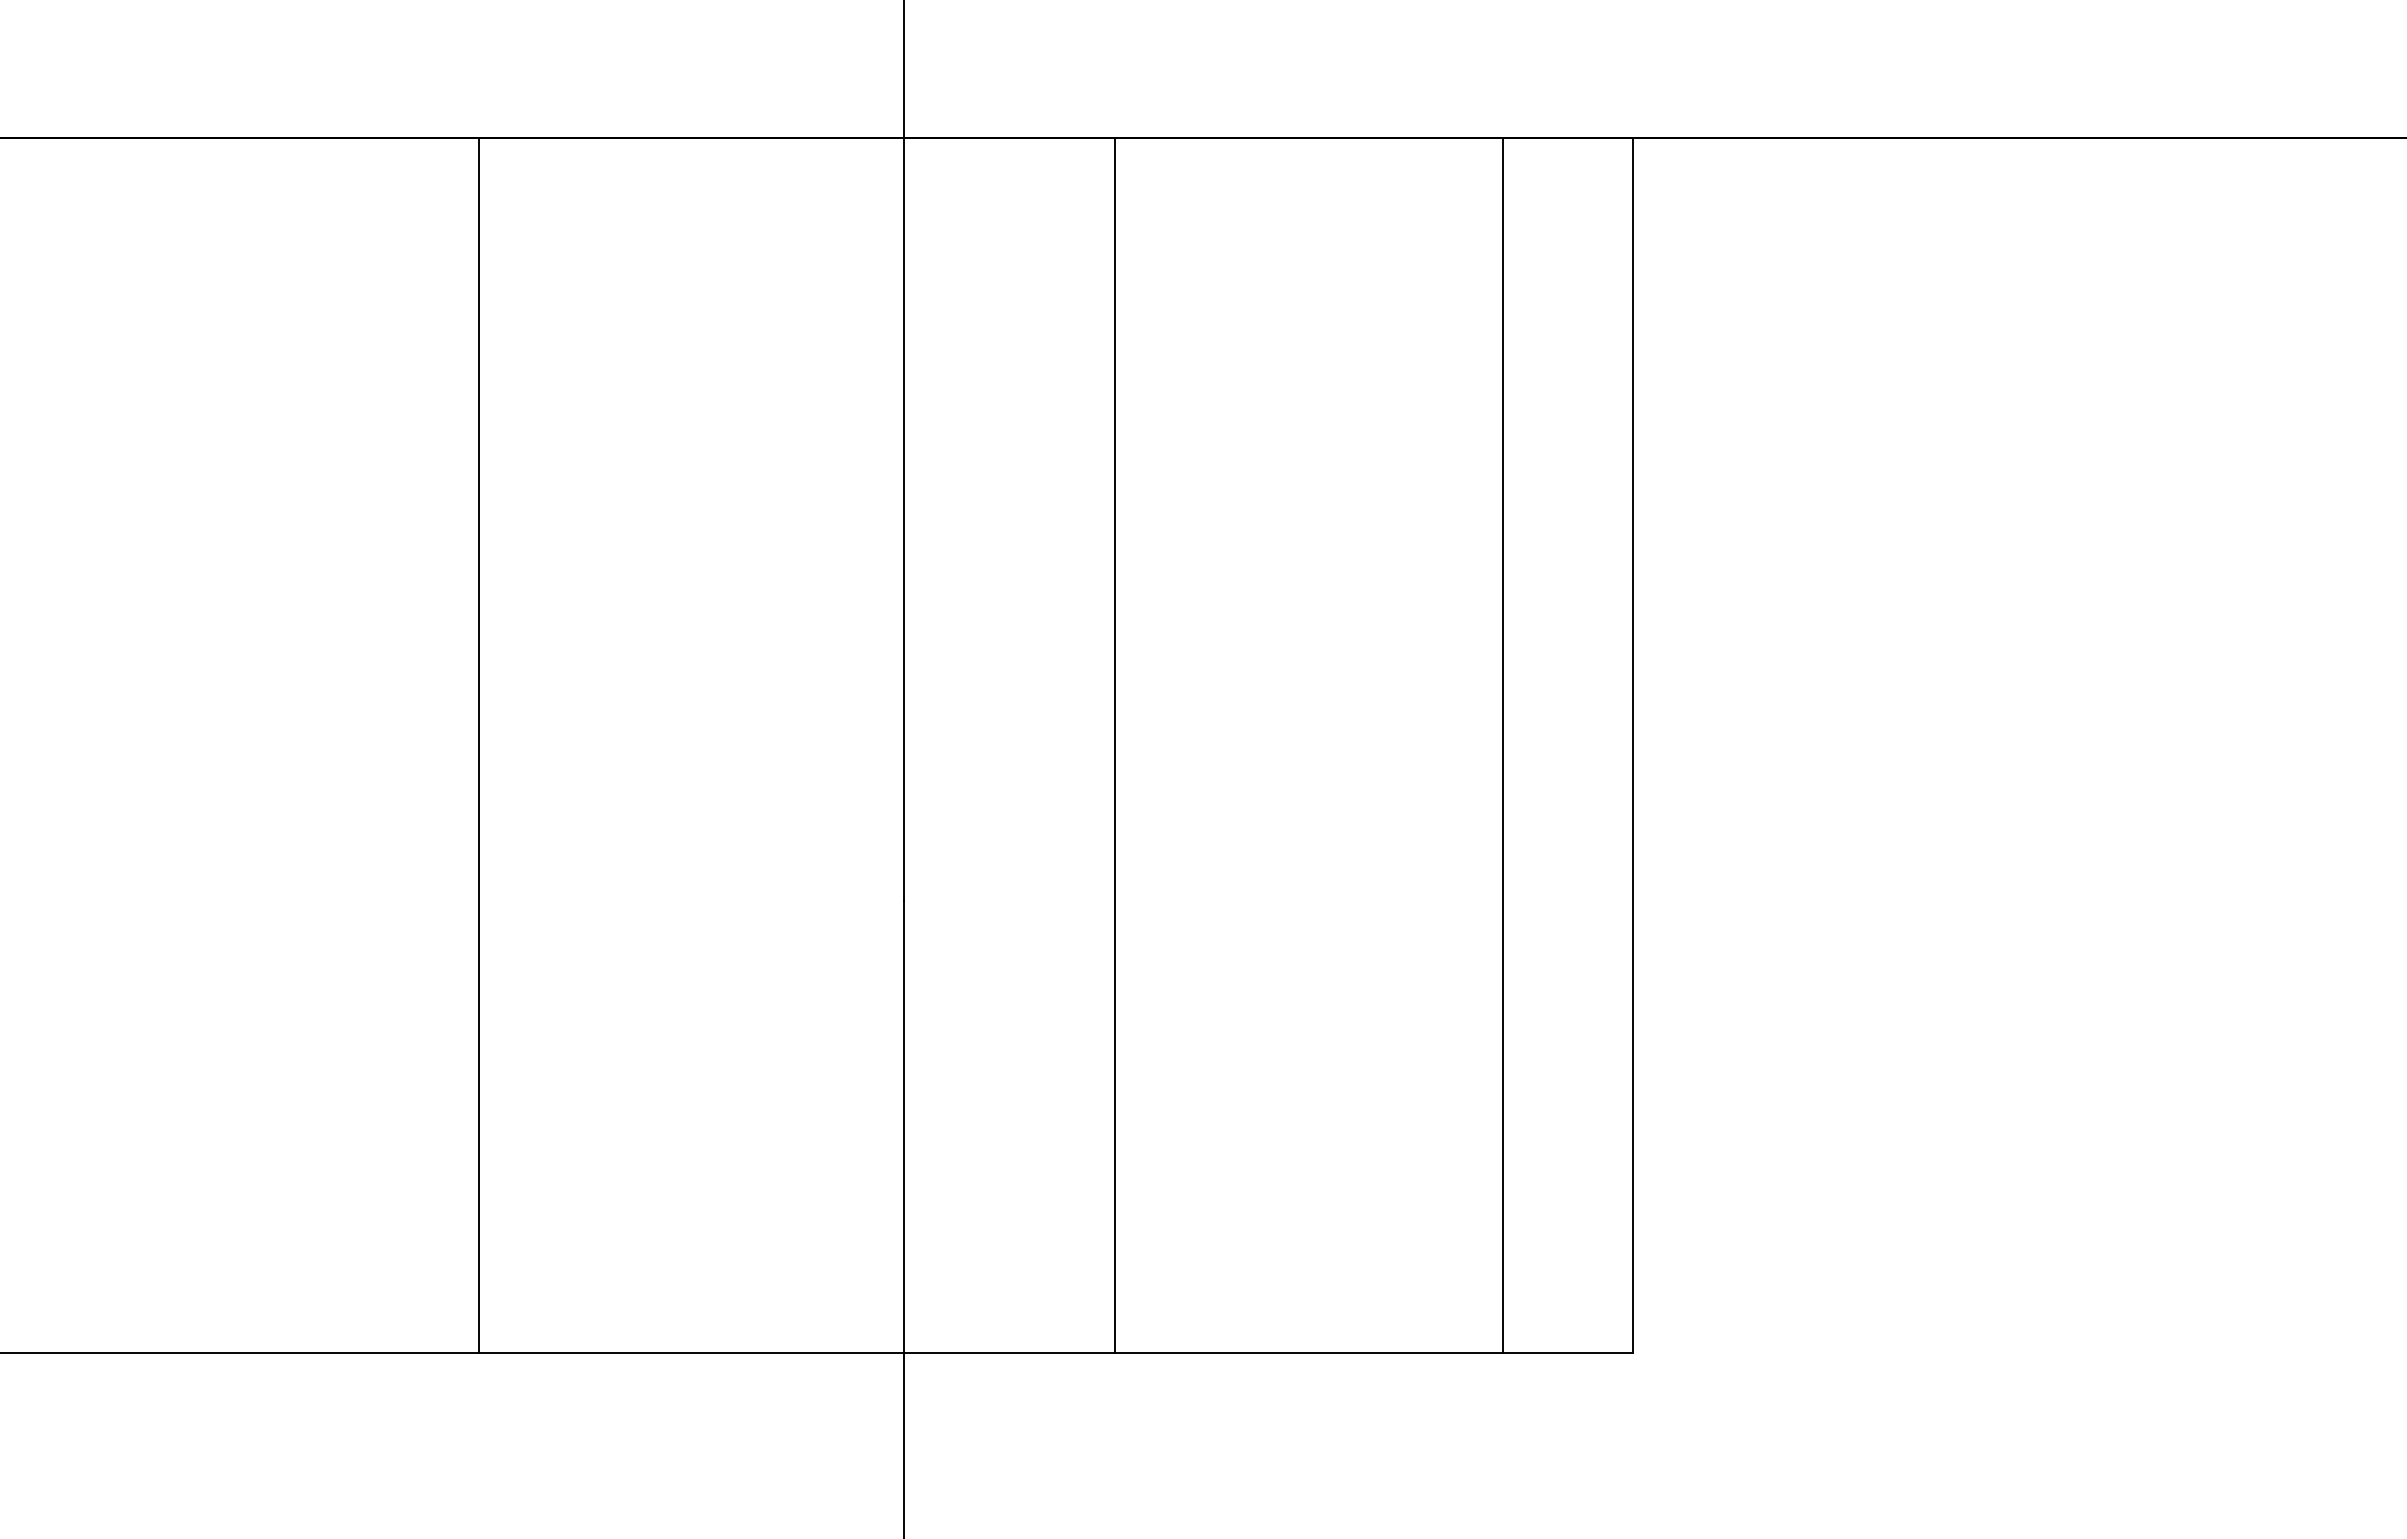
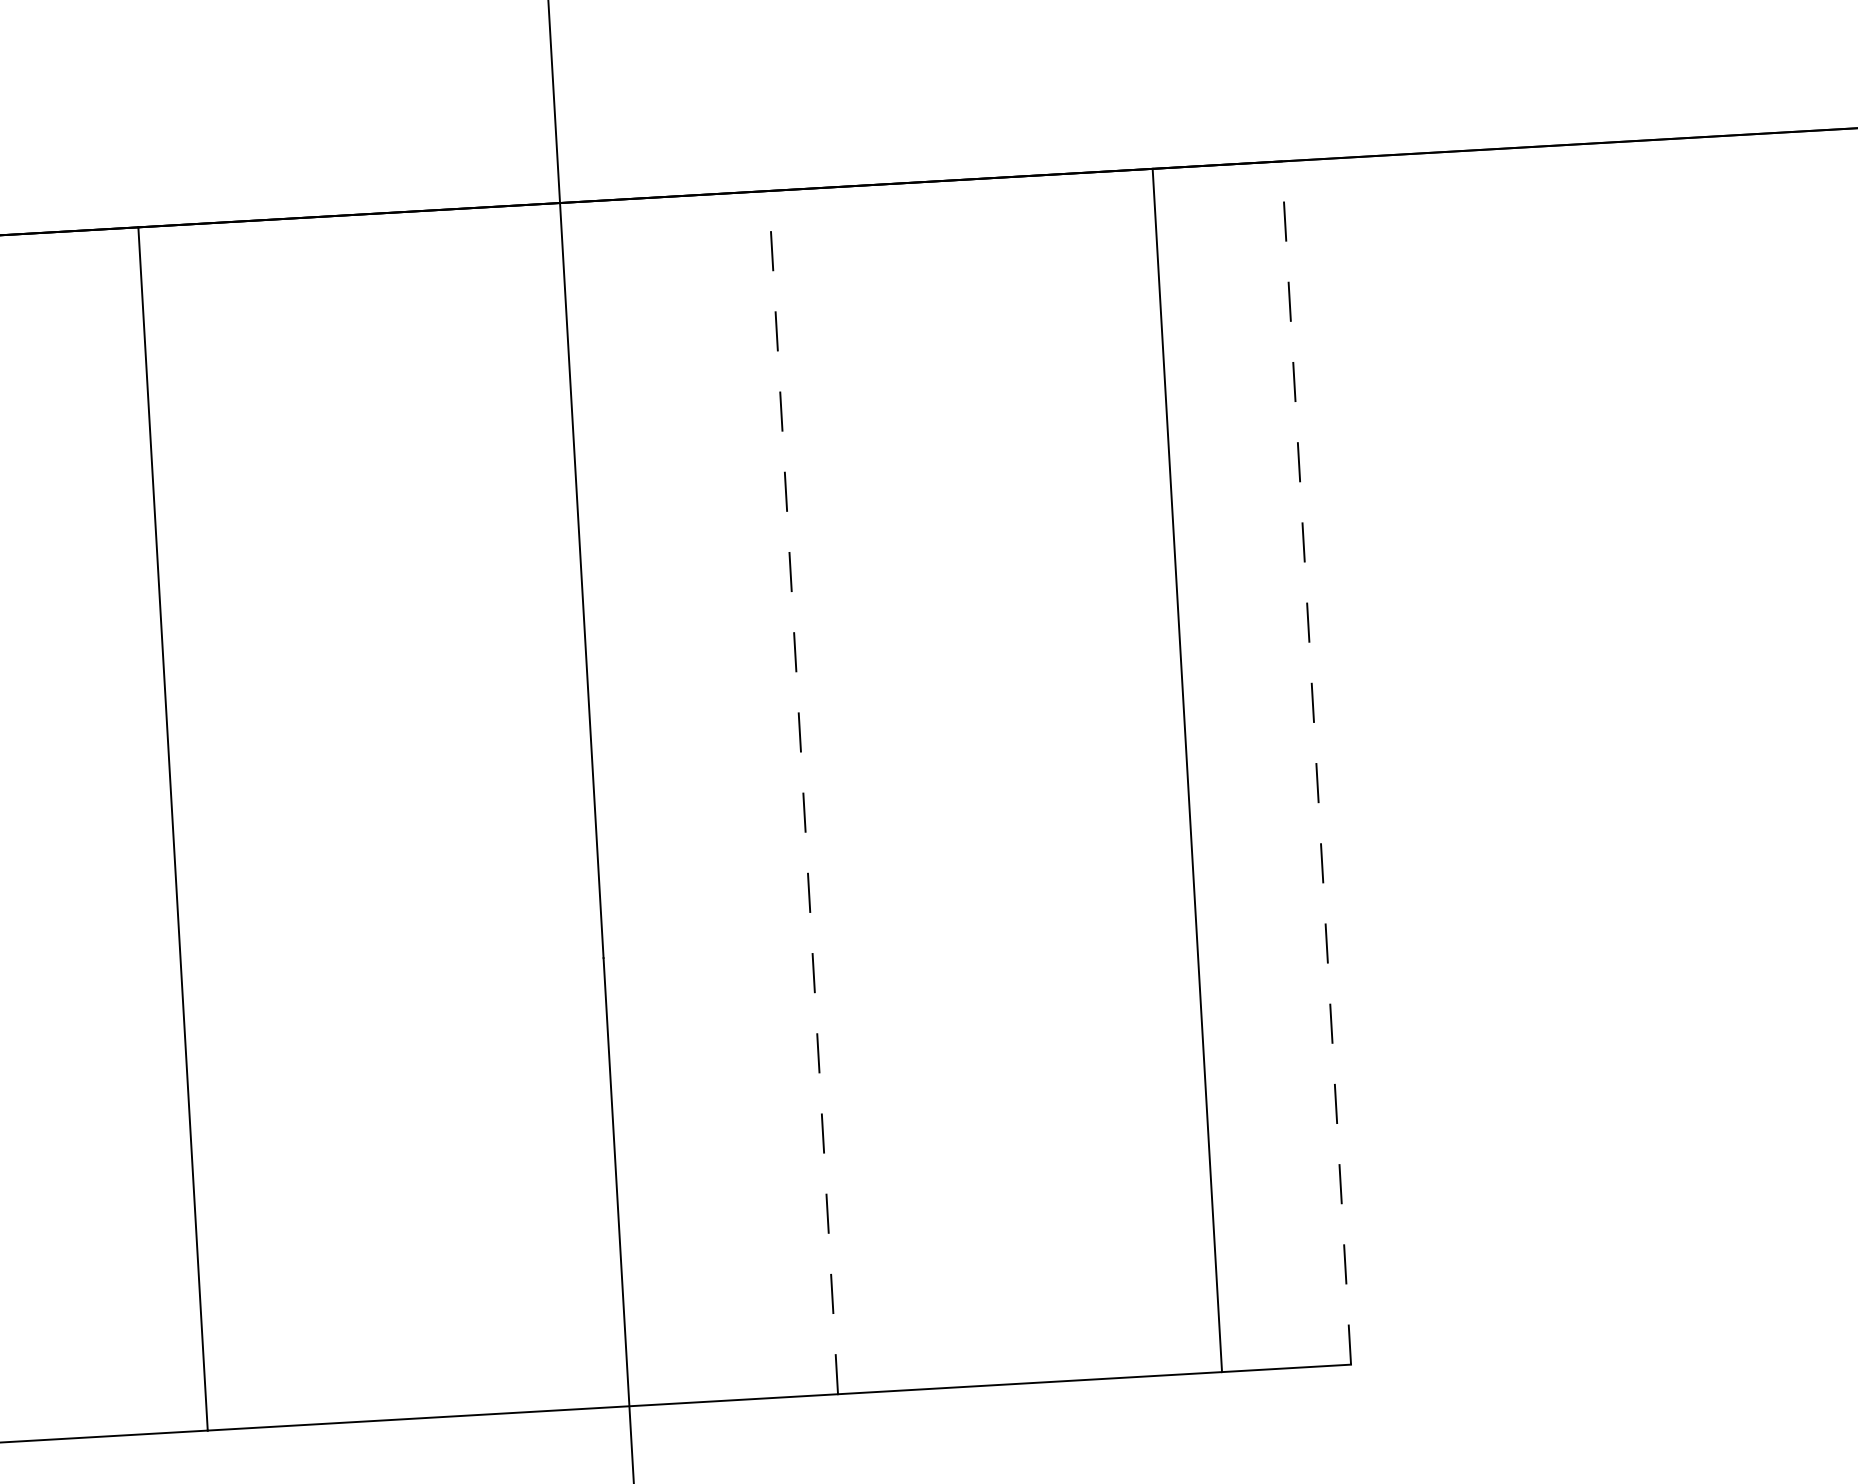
line: (1114, 745) -> (802, 792), solid -> dashed
line: (1632, 745) -> (1315, 762), solid -> dashed

